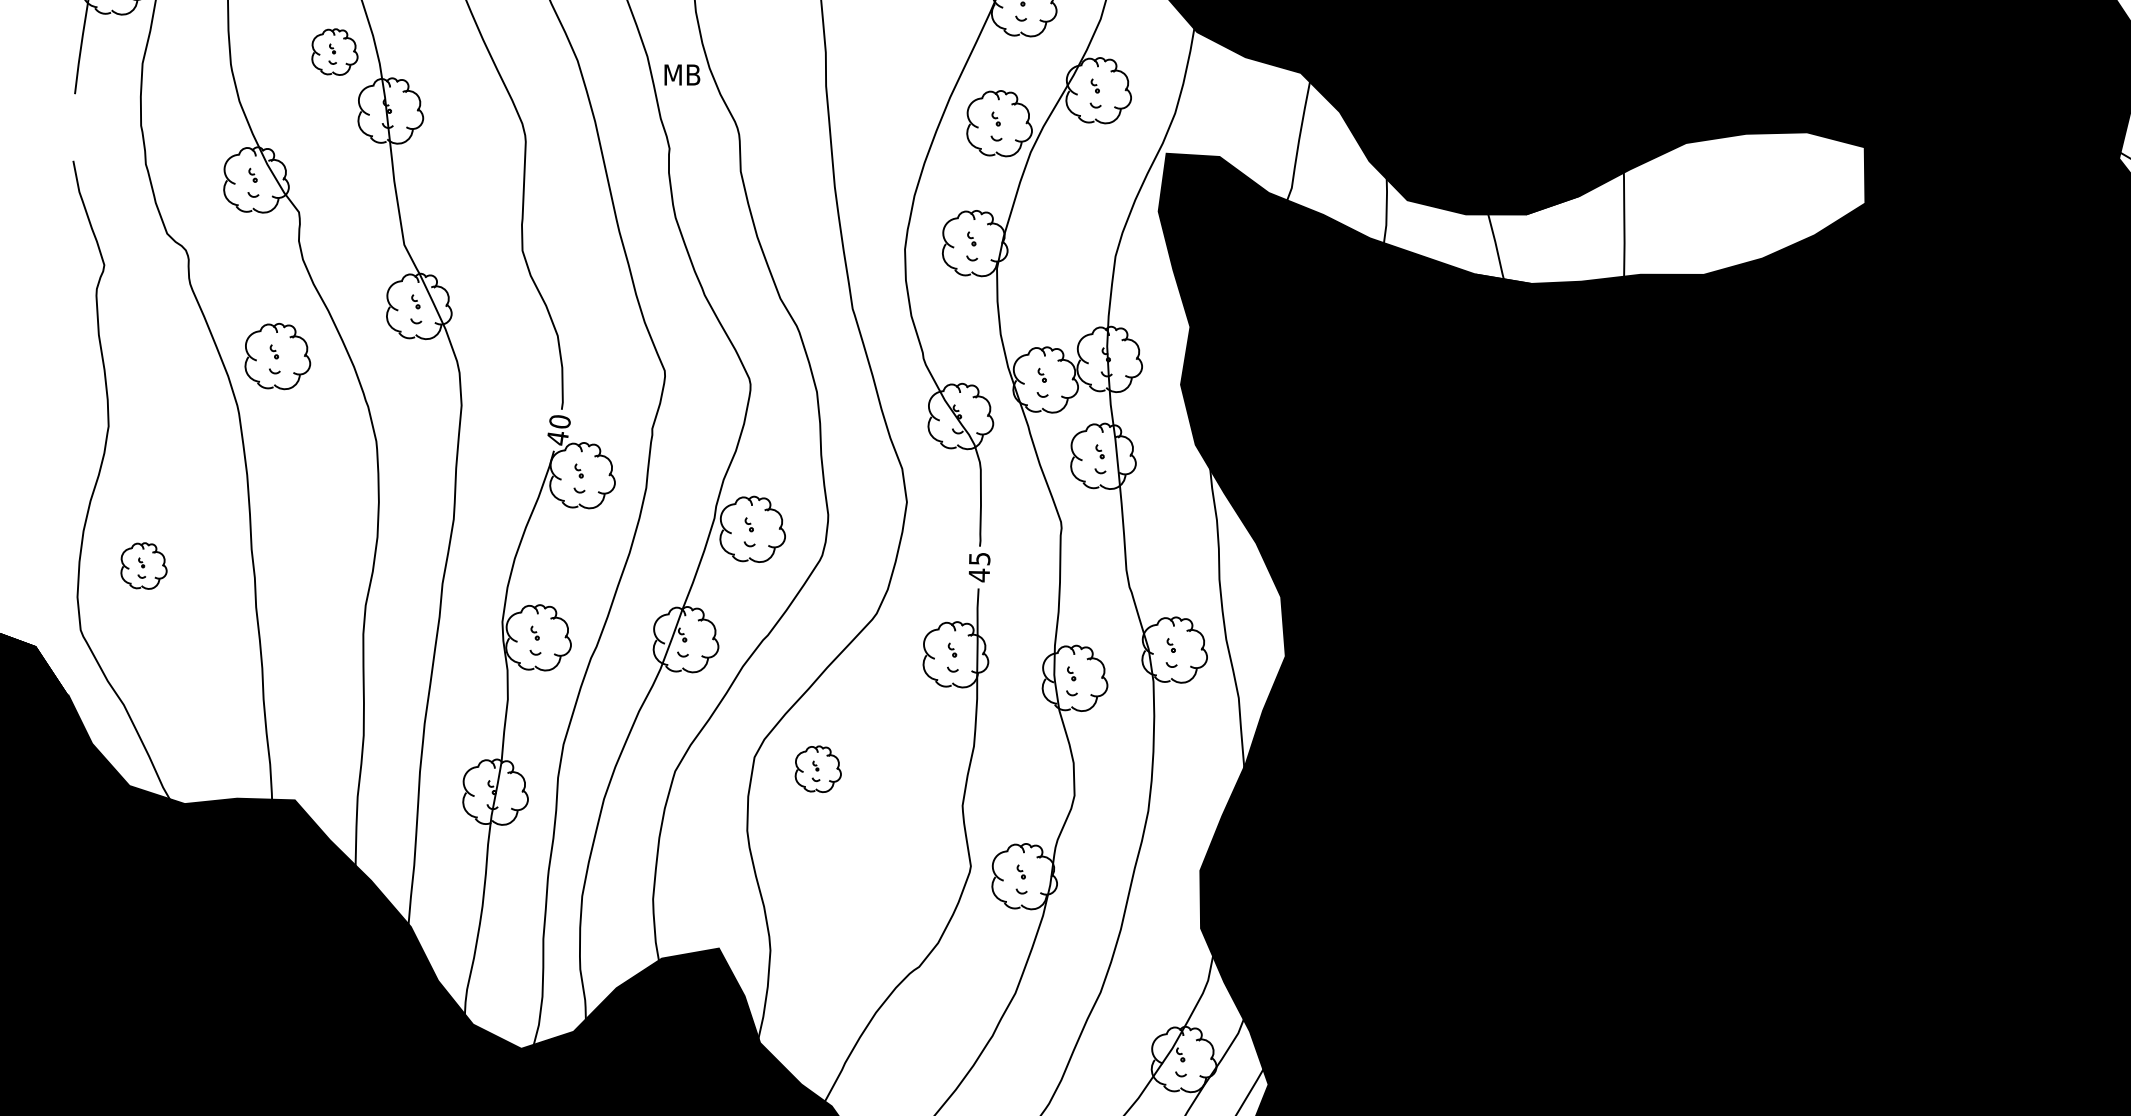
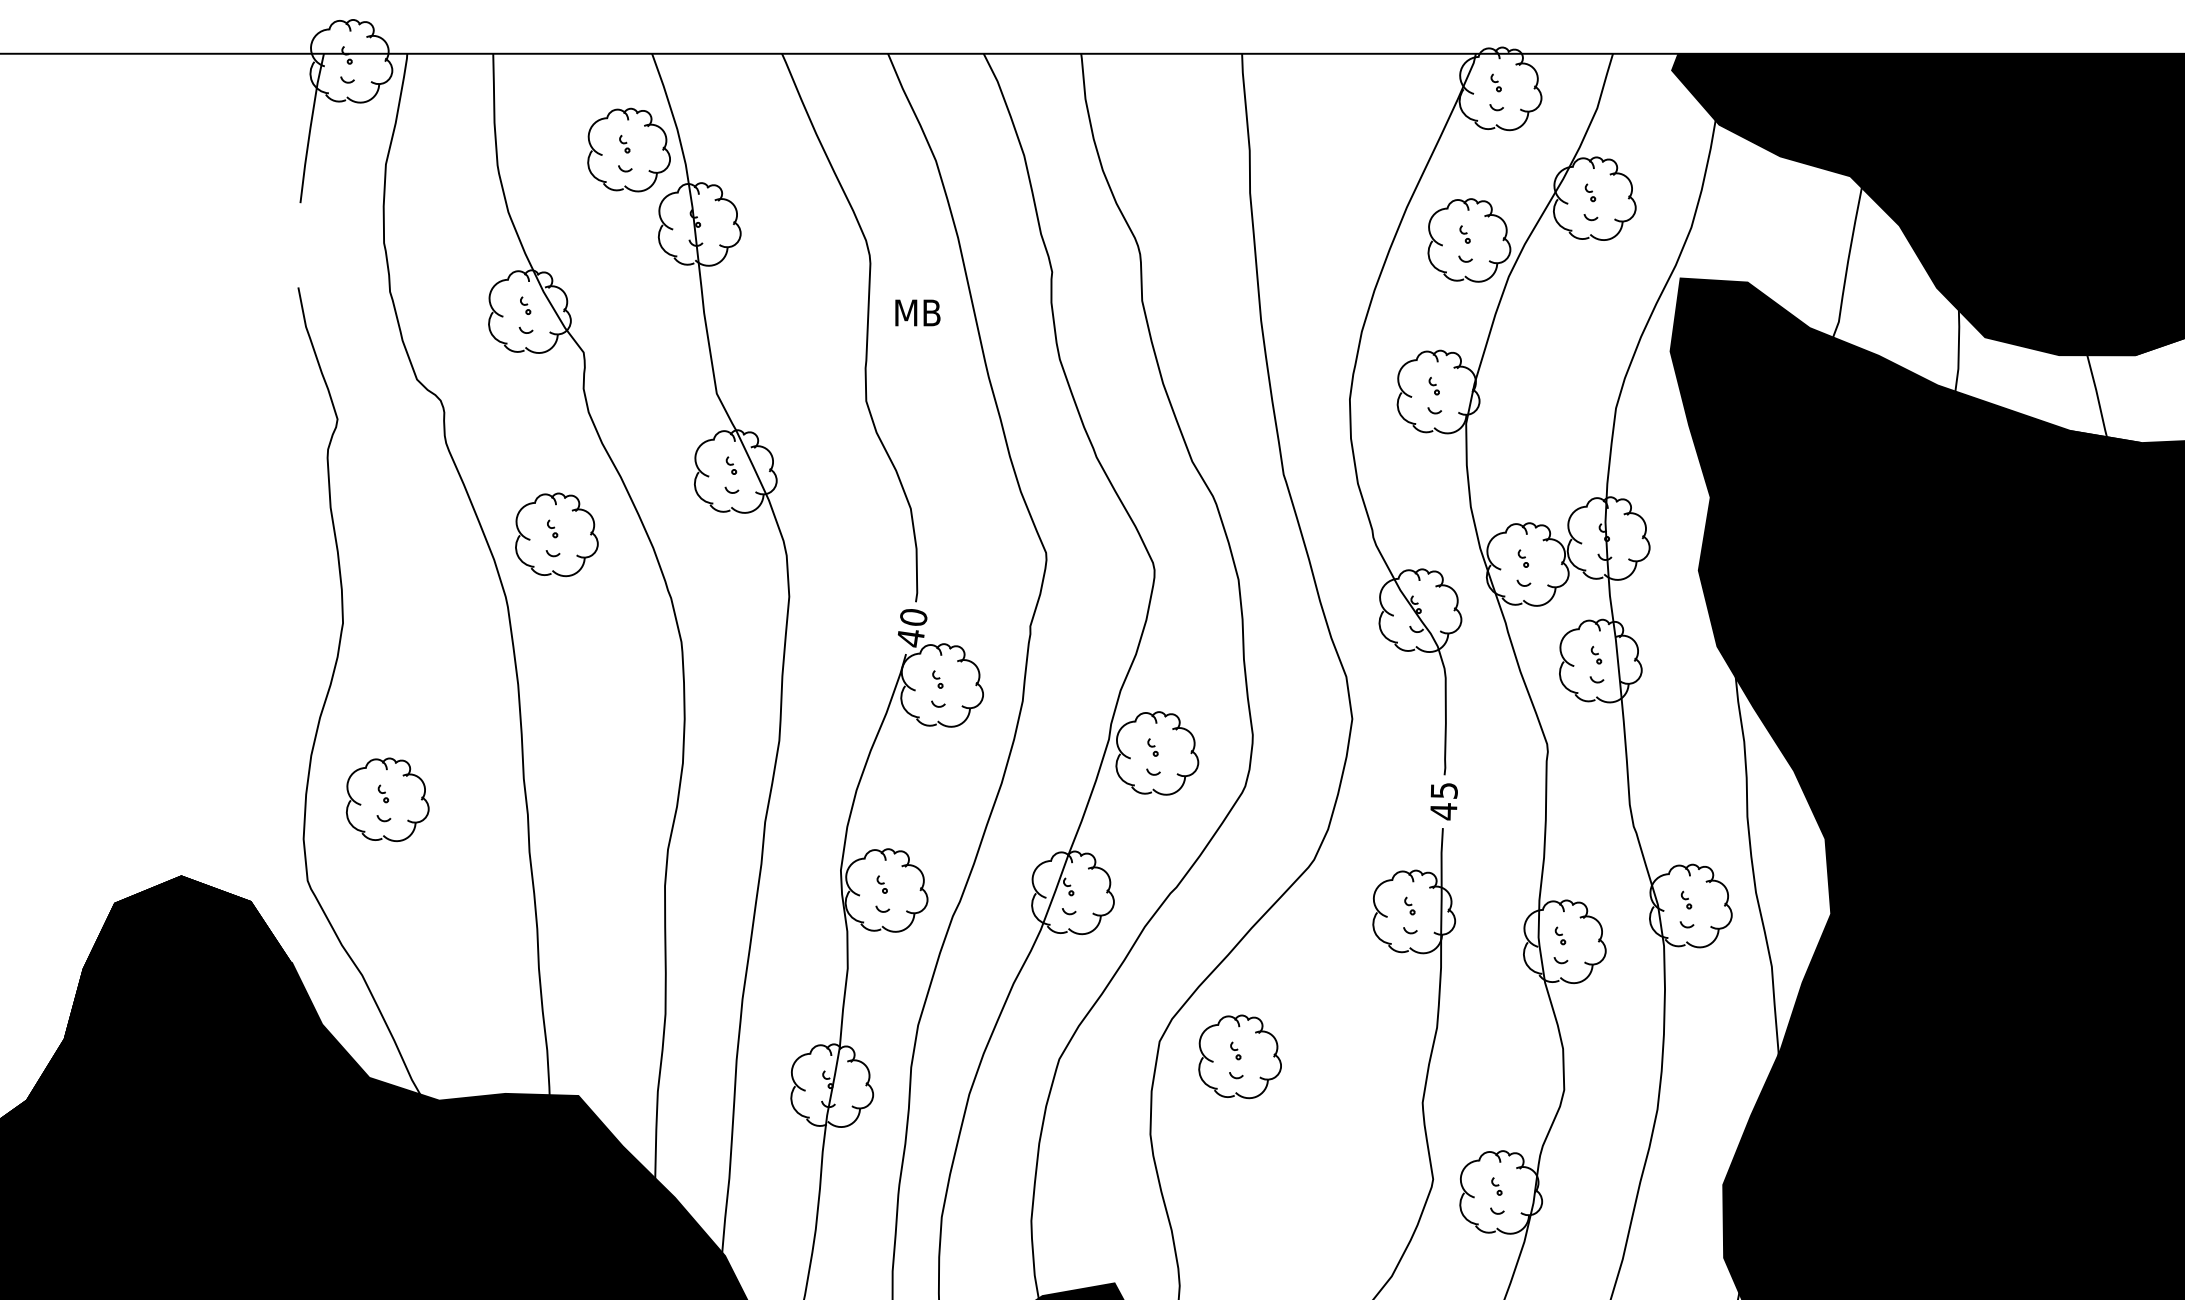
part: (334, 51) -> (628, 149), size x1.43
text: (682, 74) -> (918, 312), moved
part: (143, 565) -> (387, 799), size x1.43
part: (818, 768) -> (1240, 1055), size x1.43

